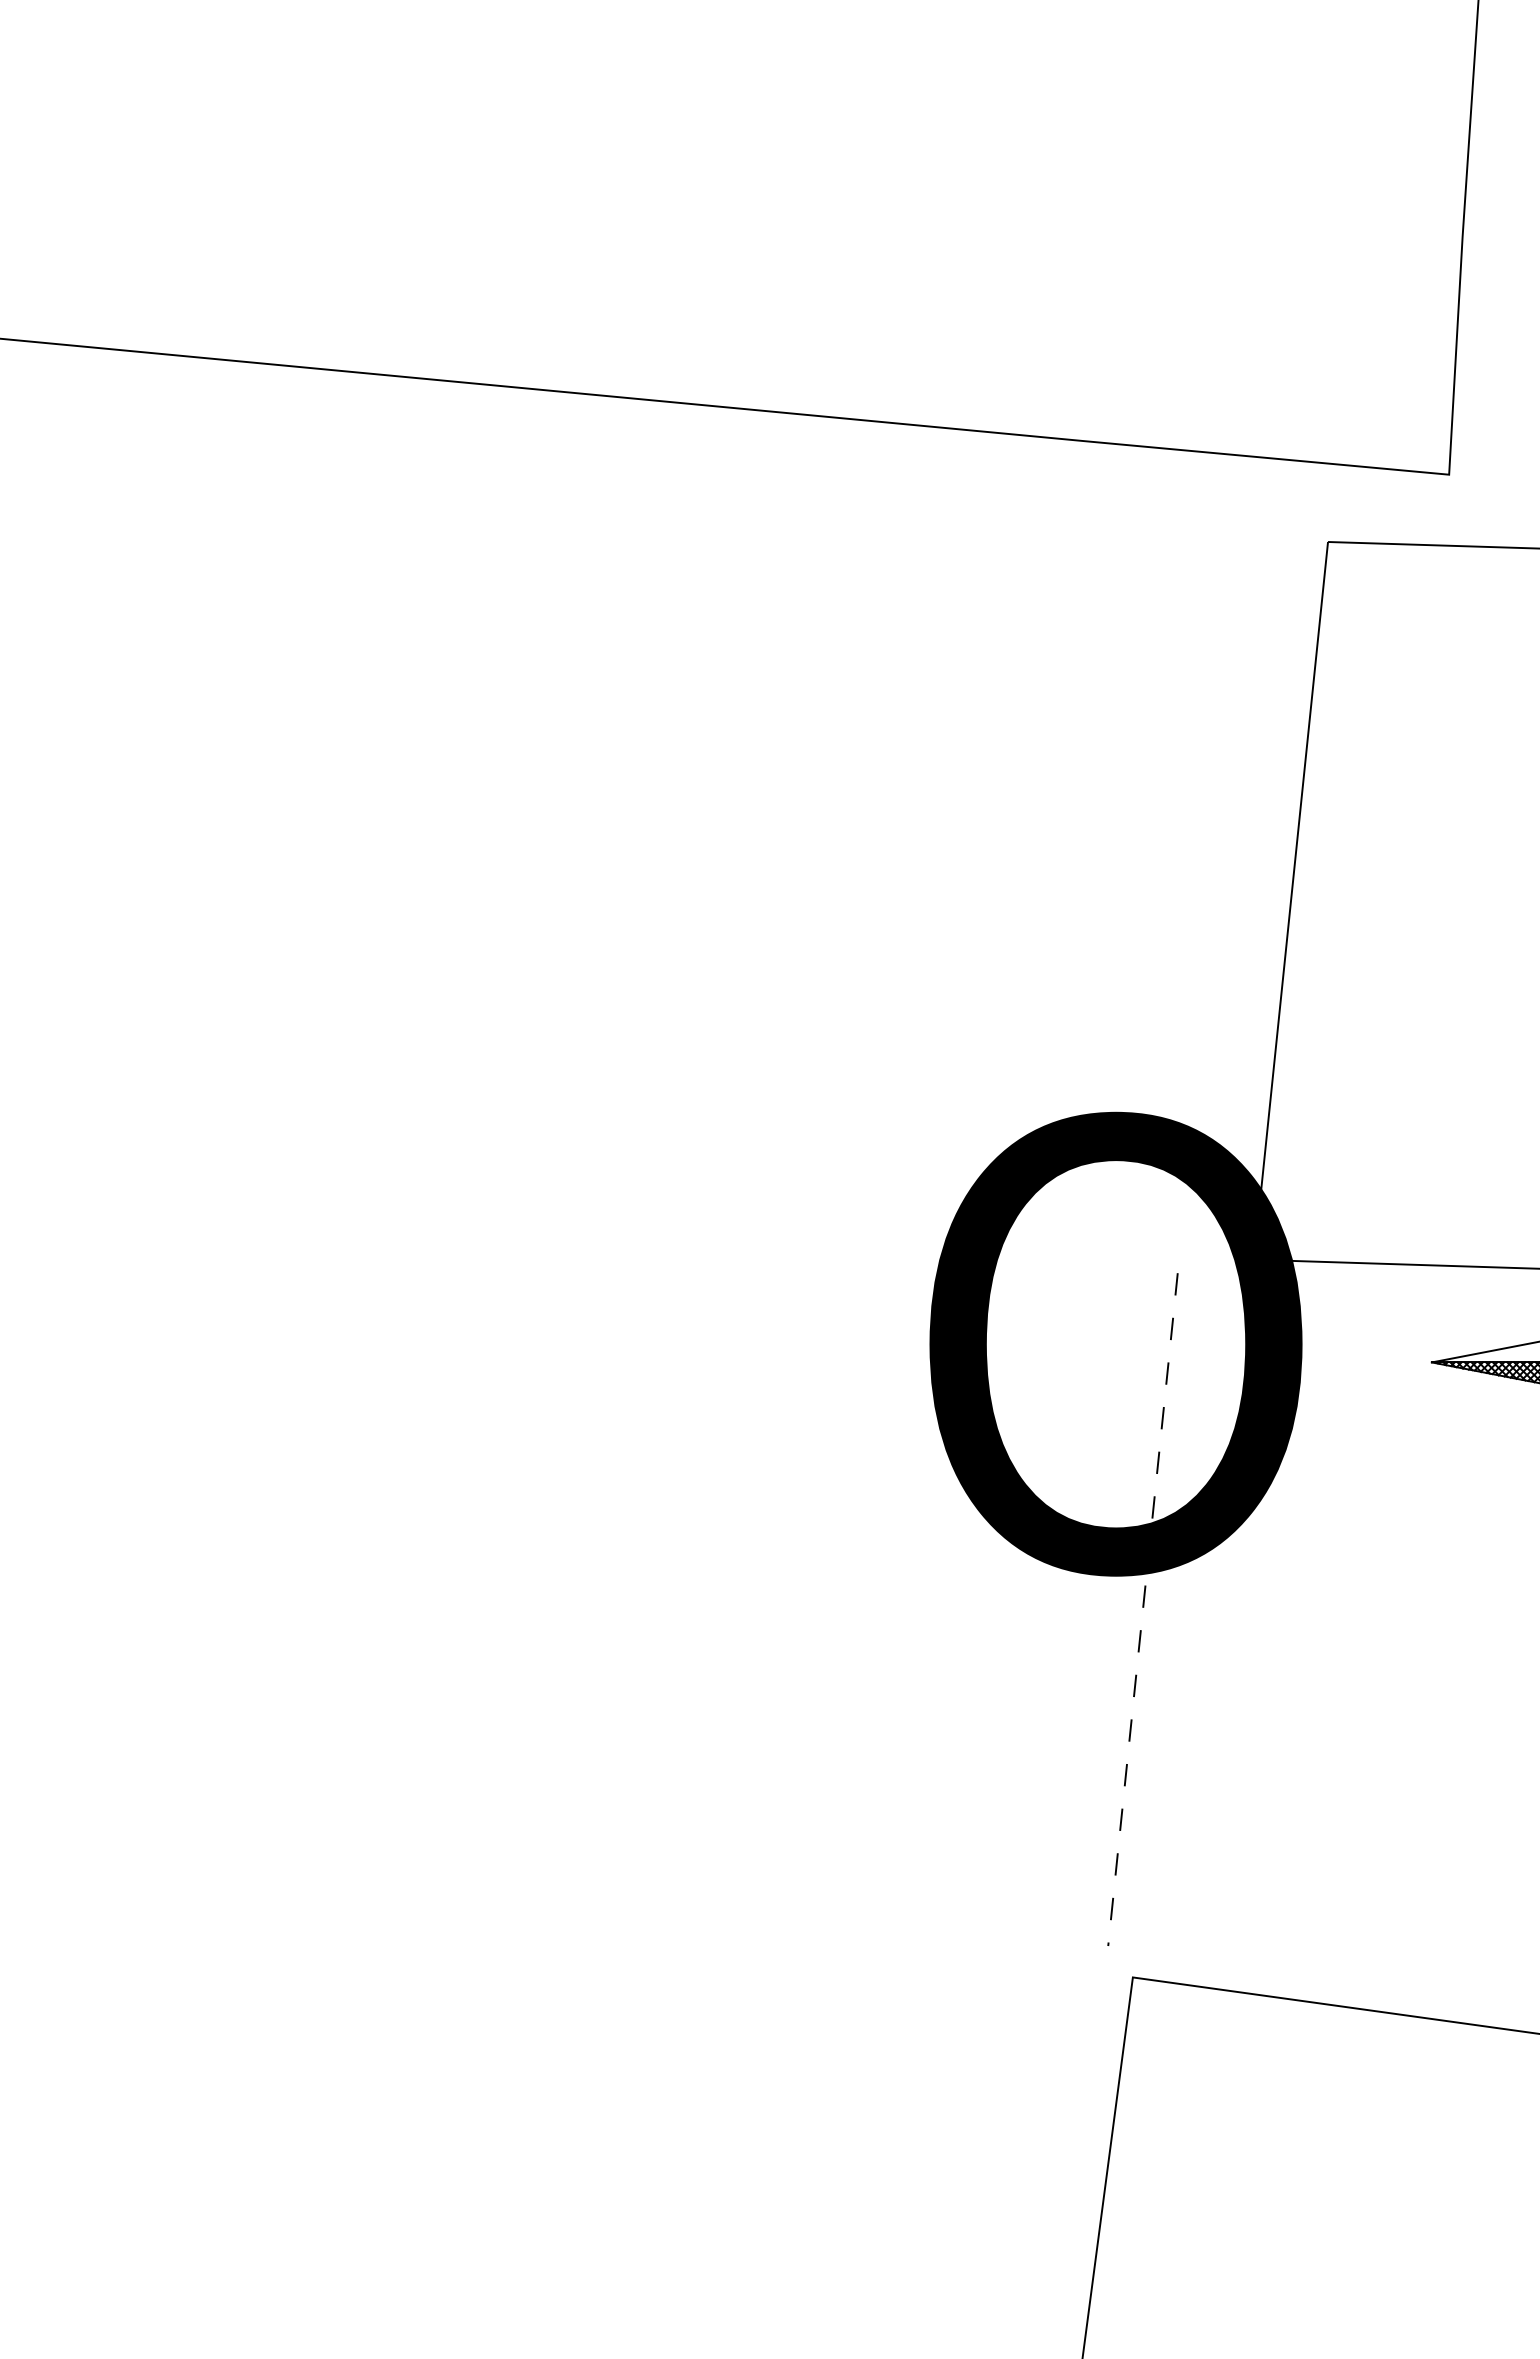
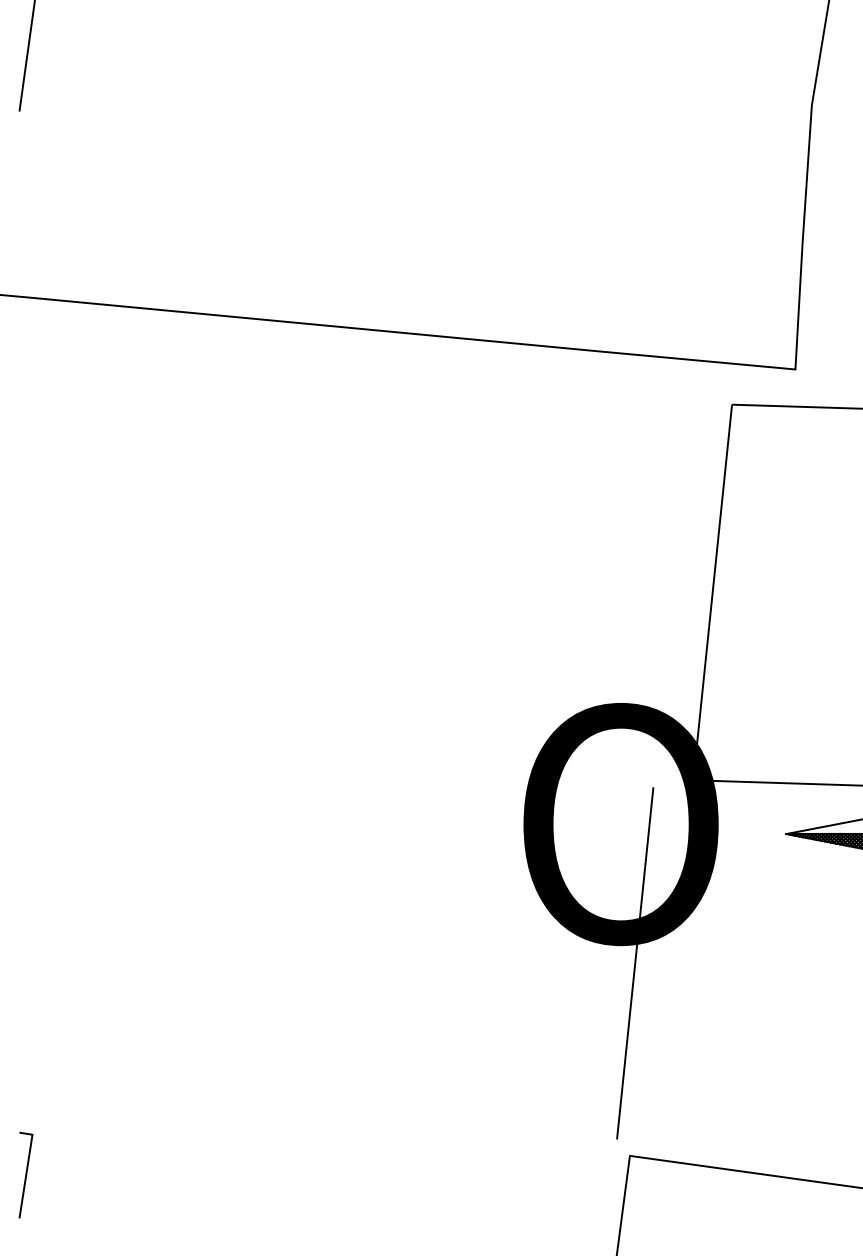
line: (1143, 1609) -> (635, 963), dashed -> solid

